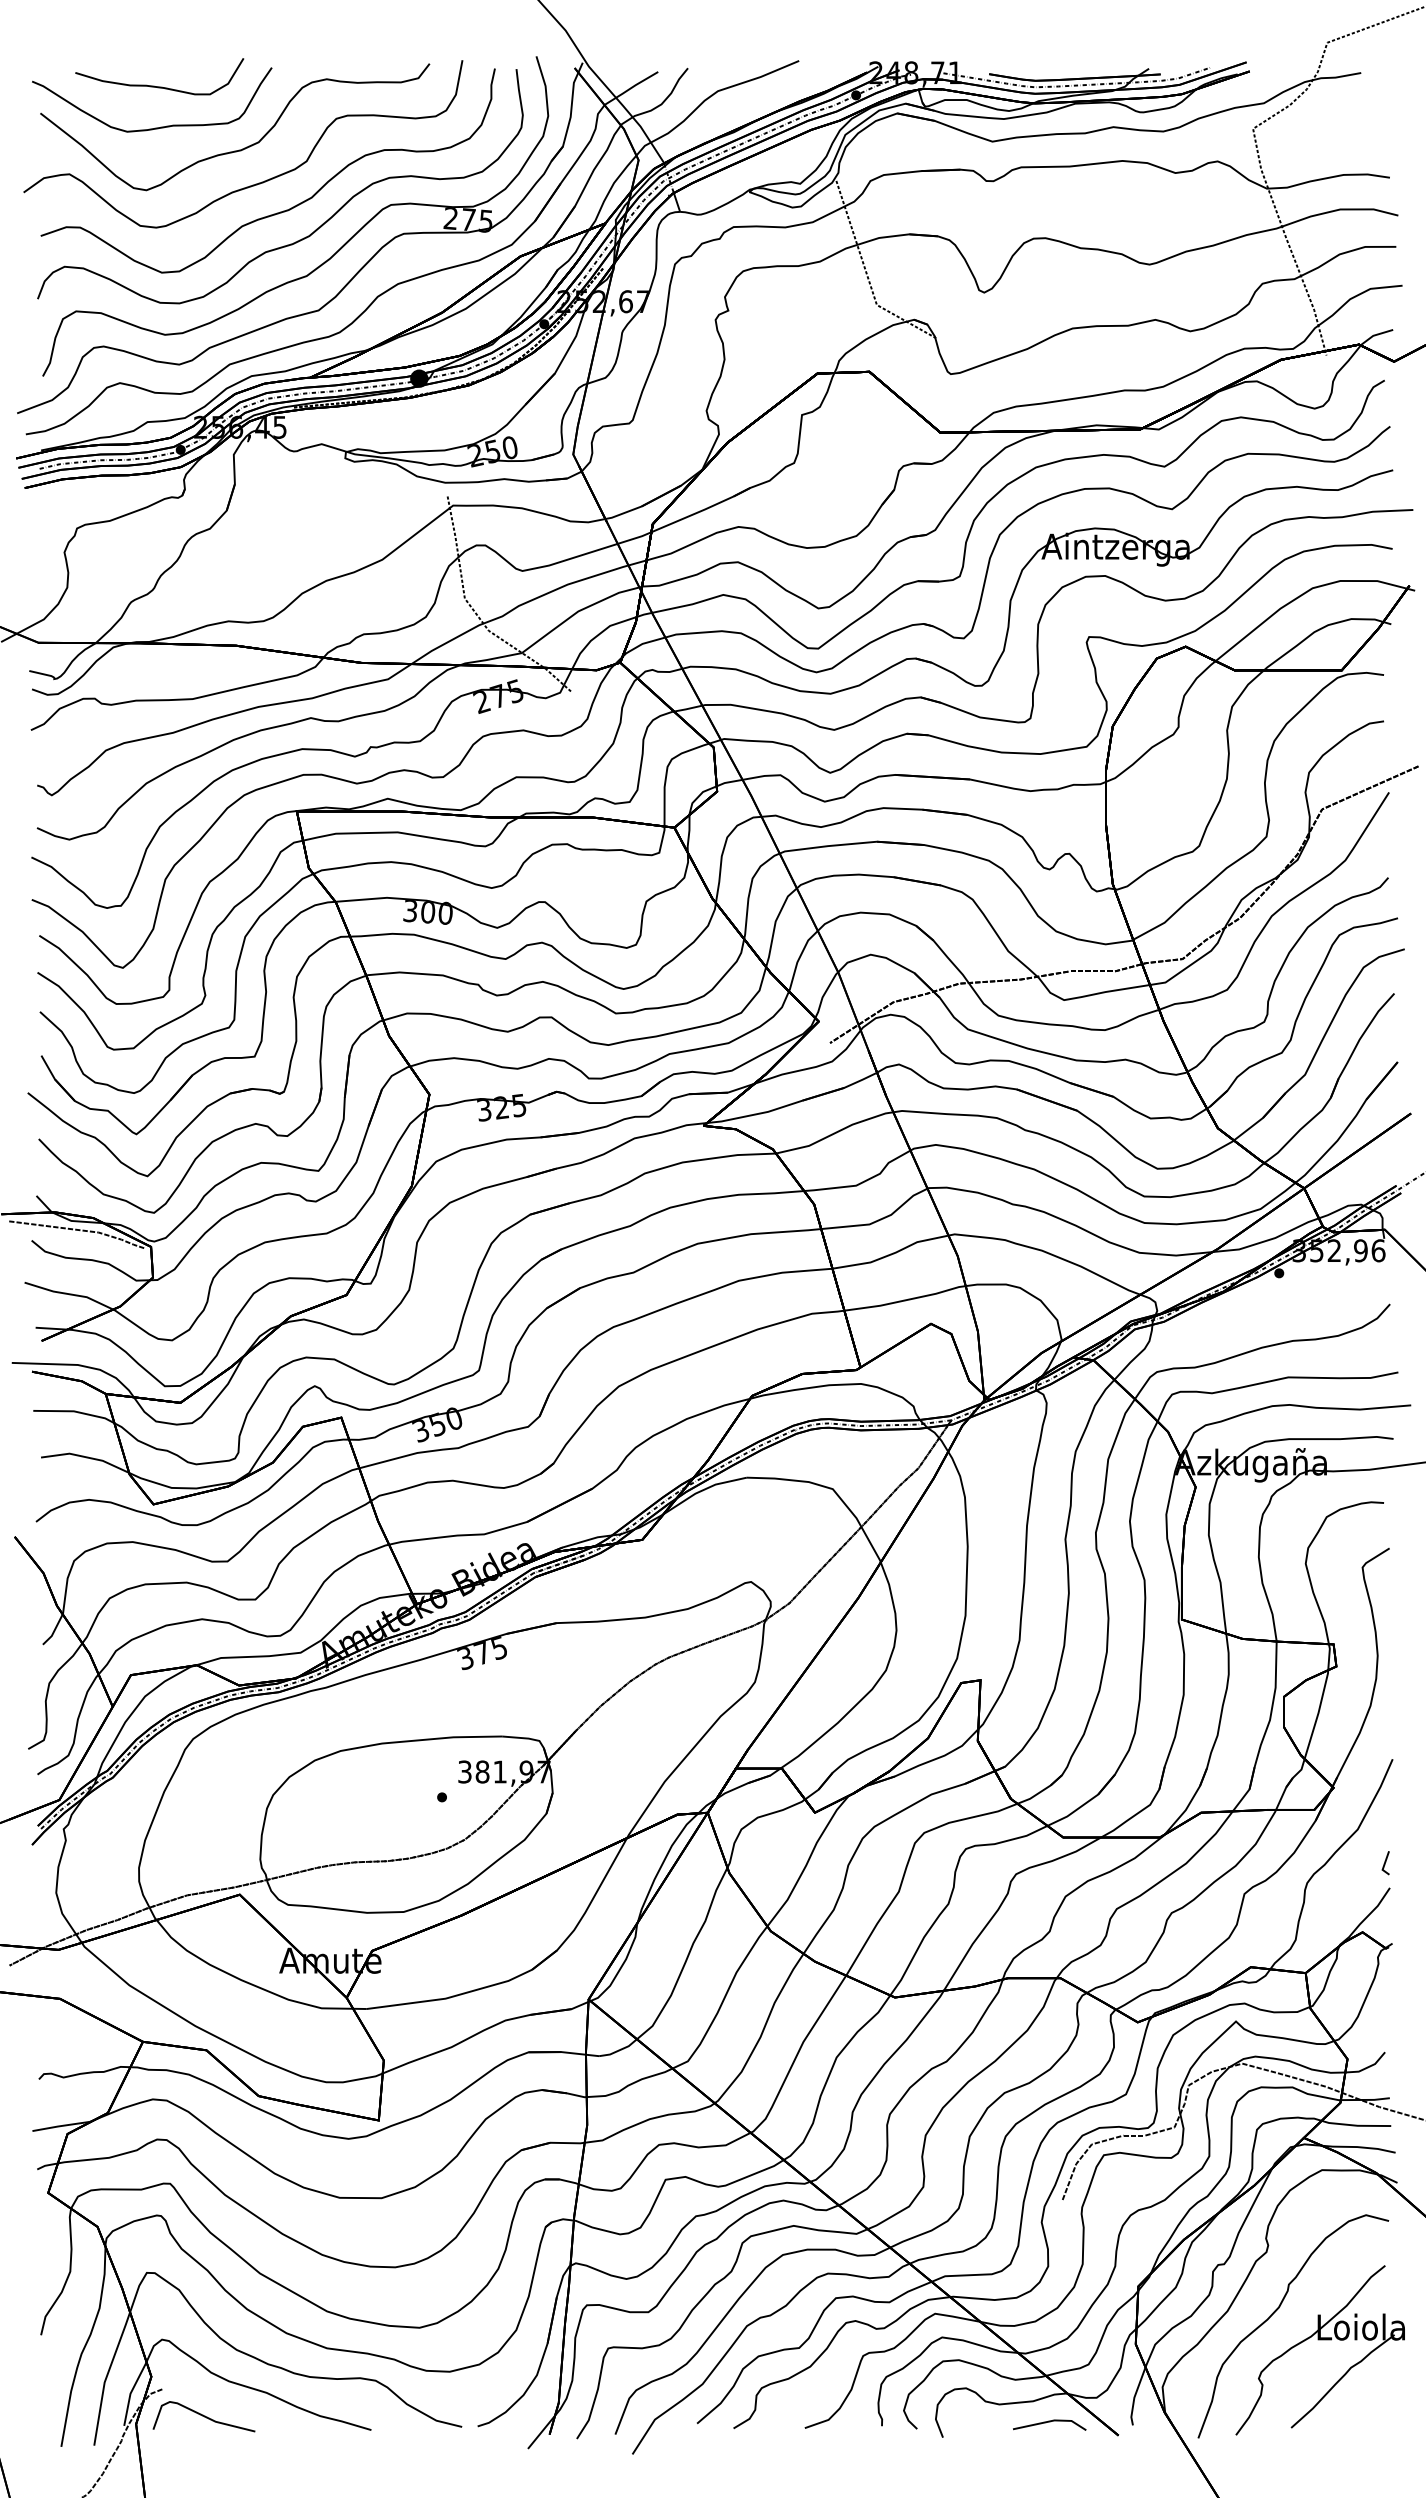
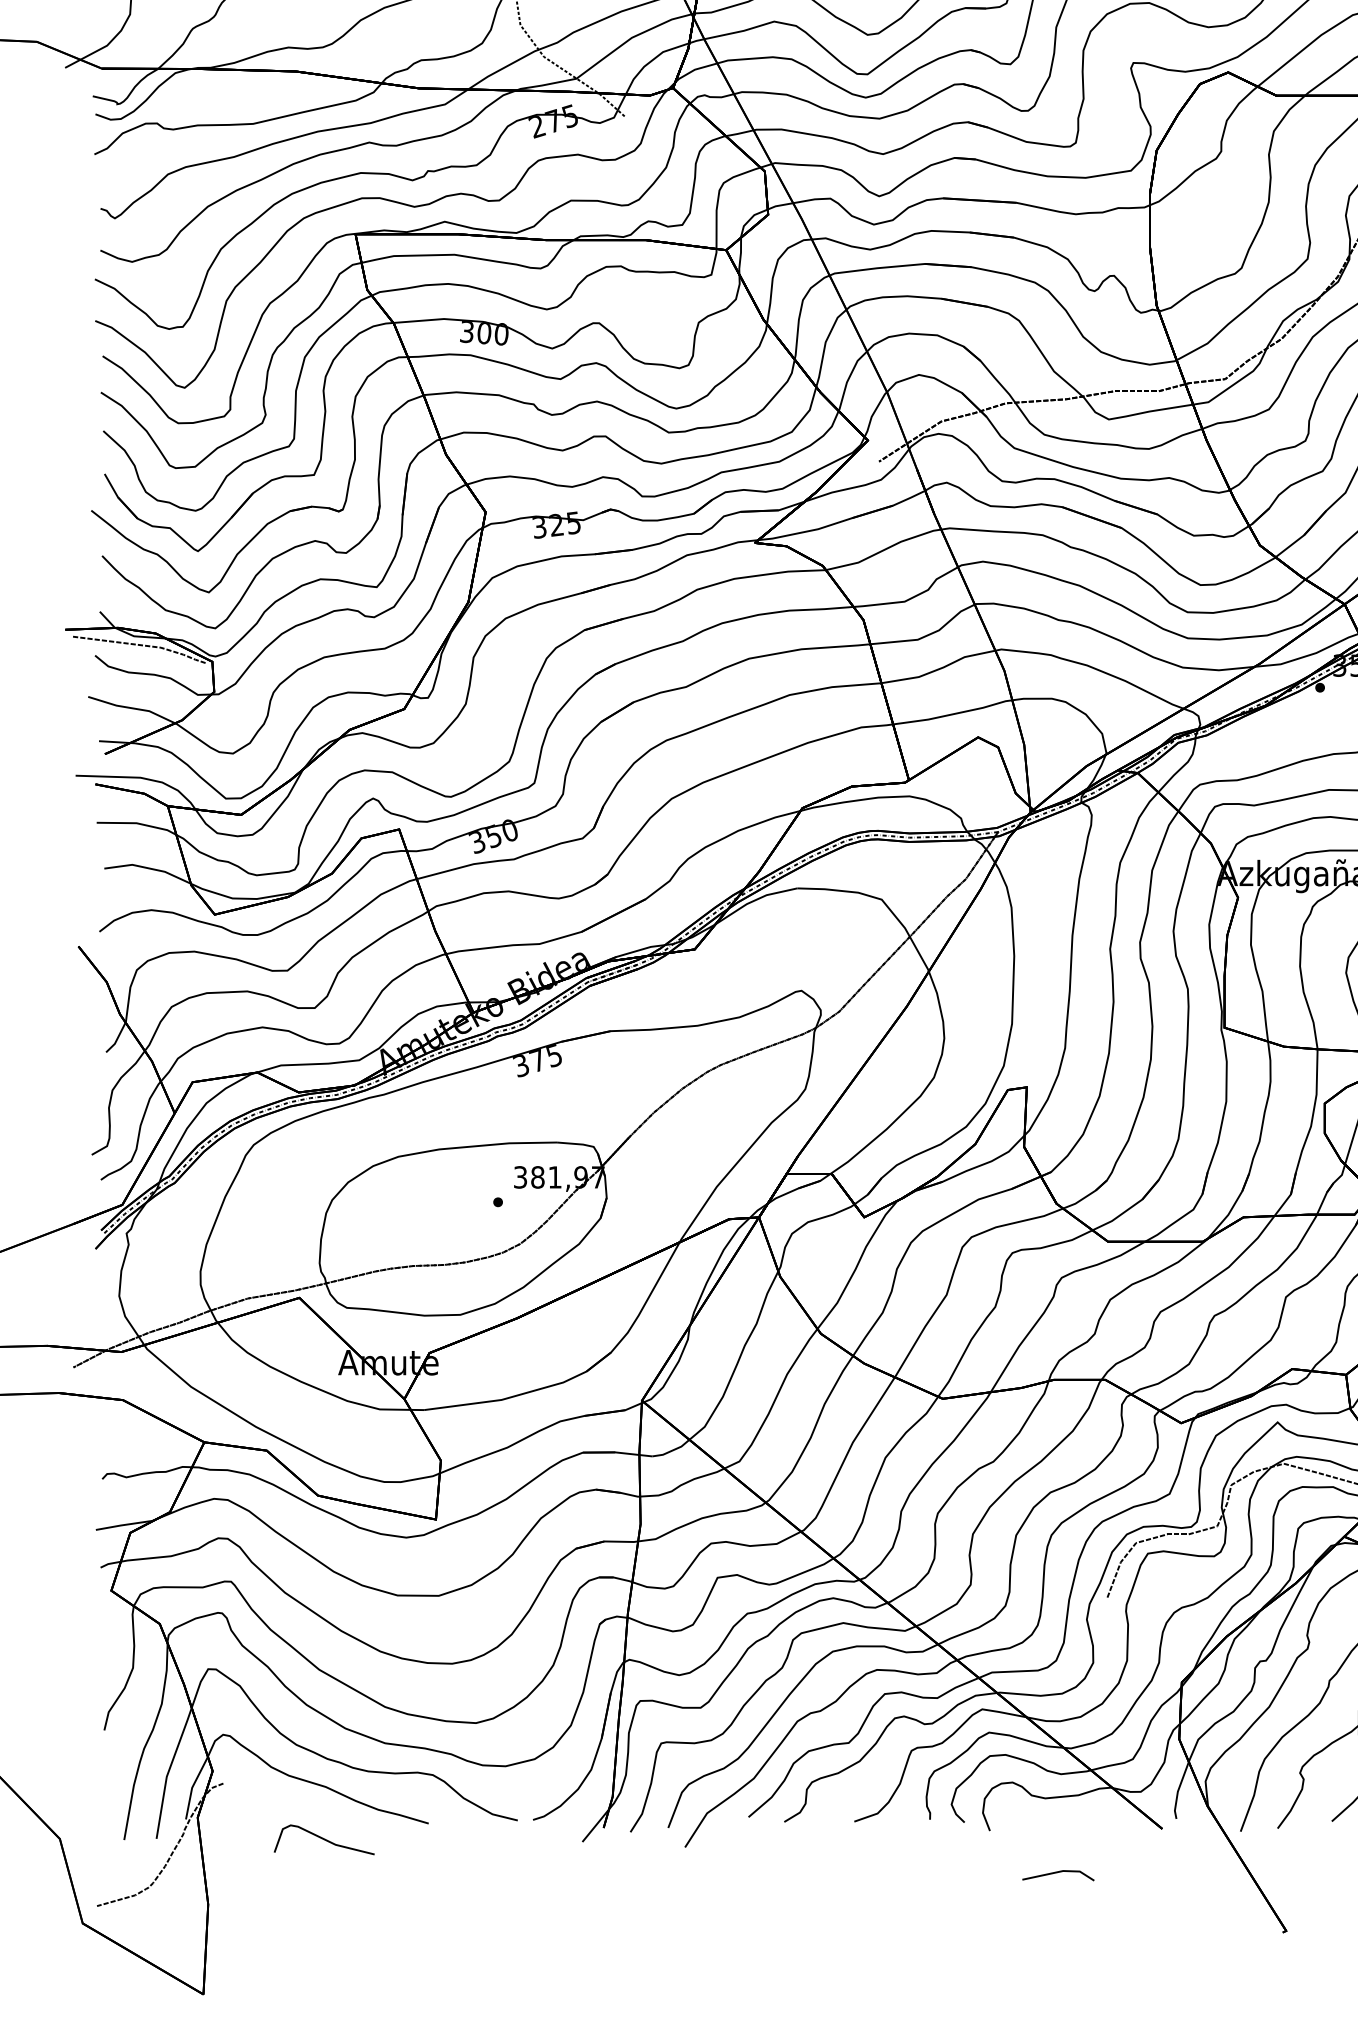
curve: (203, 2416) -> (323, 1839), moved
line: (1049, 2422) -> (1058, 1873), moved

